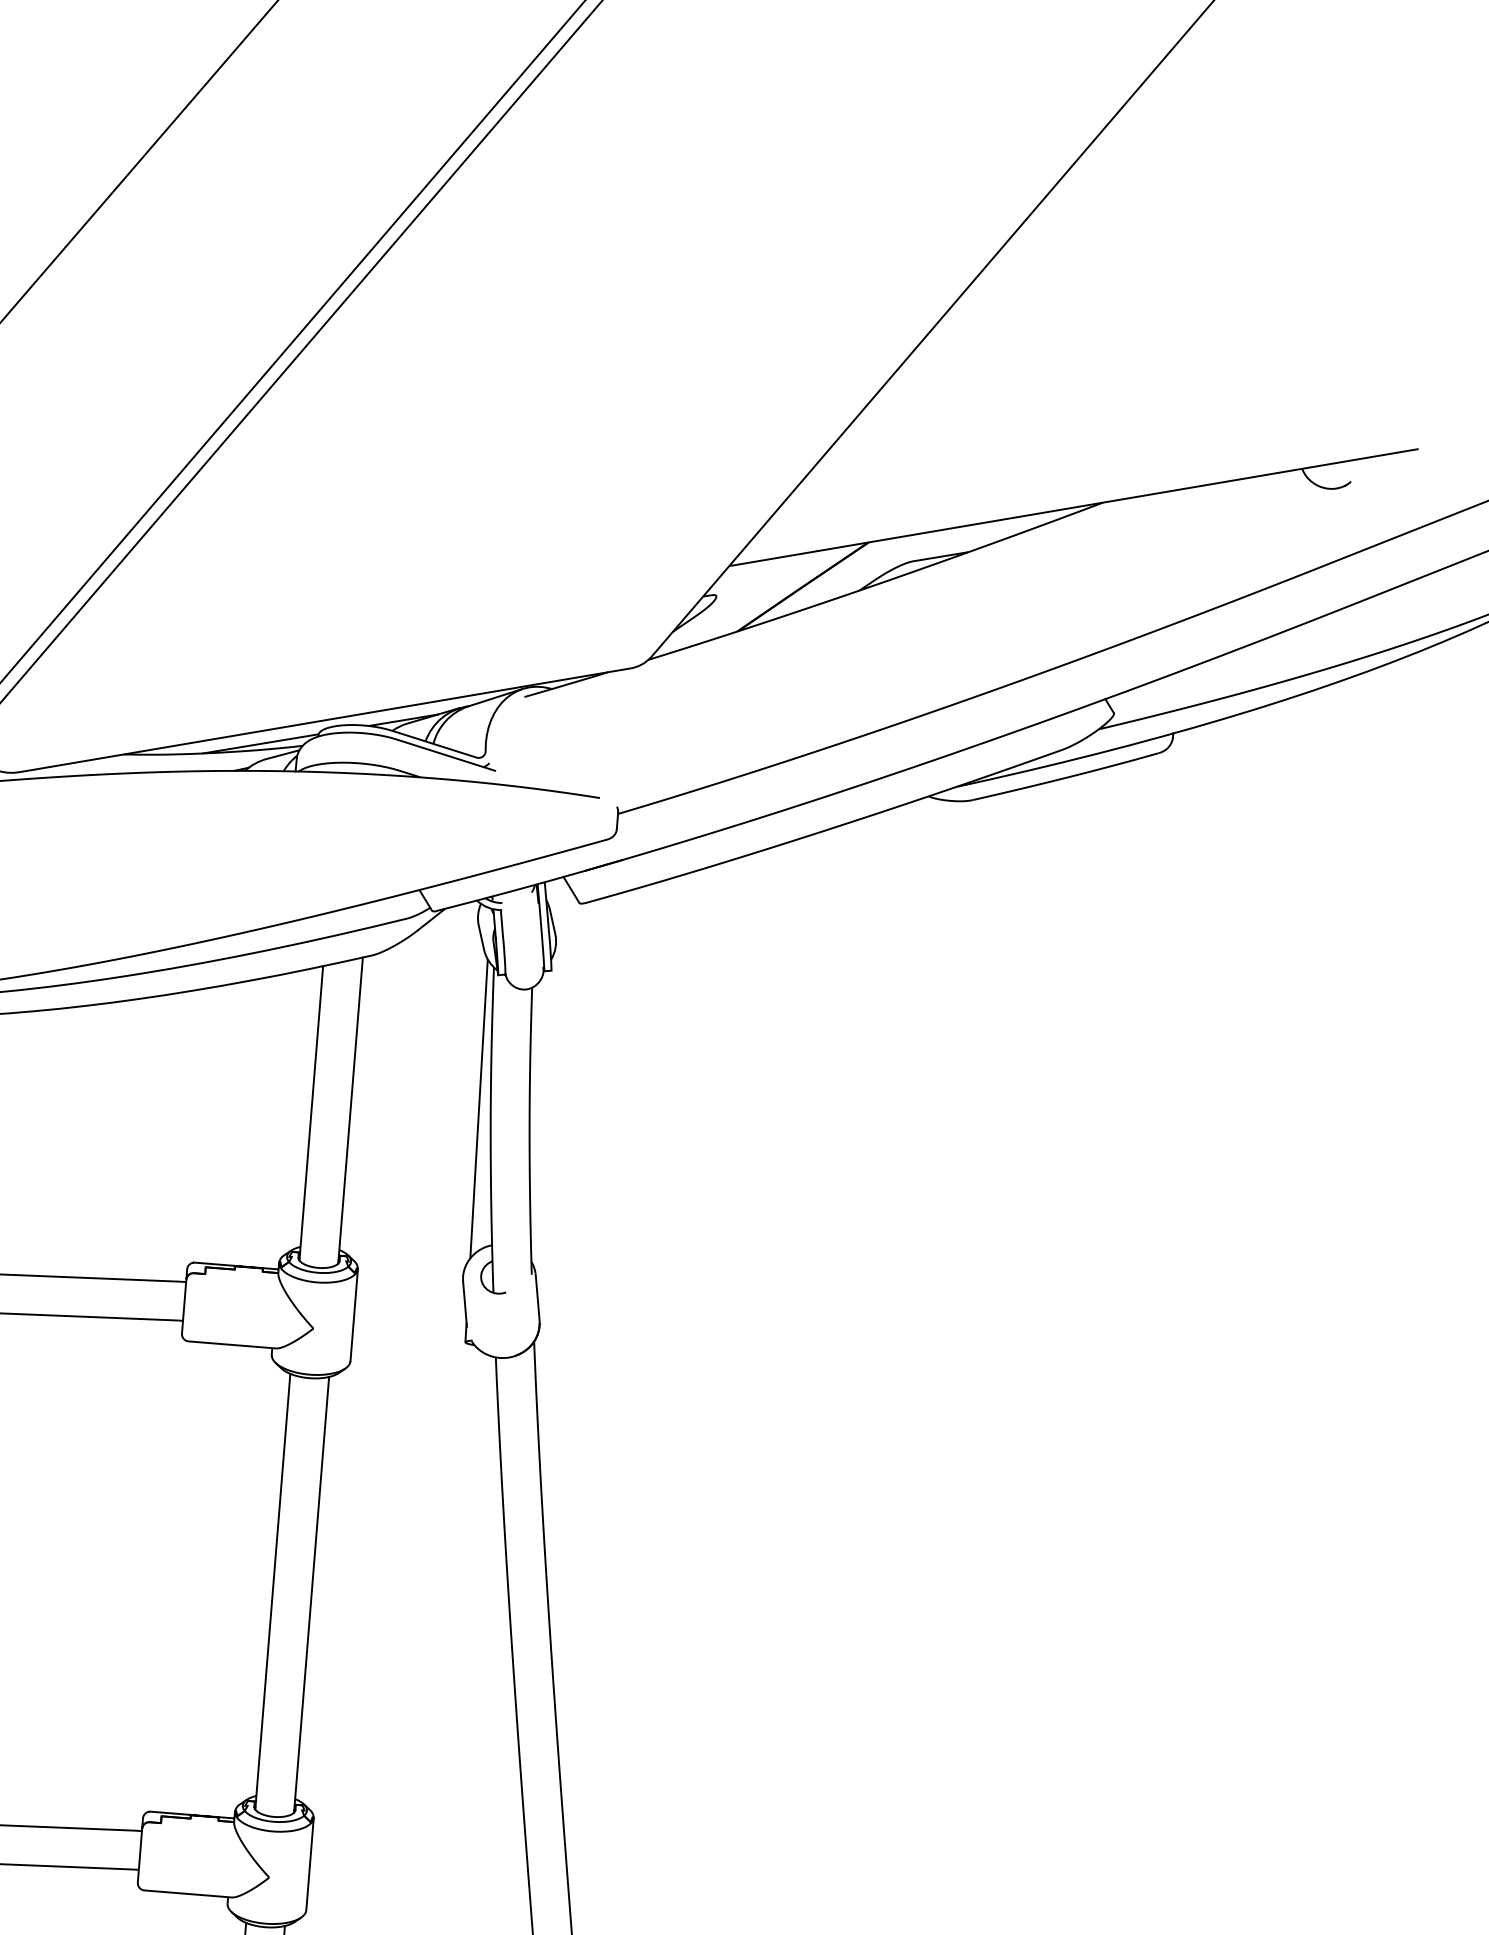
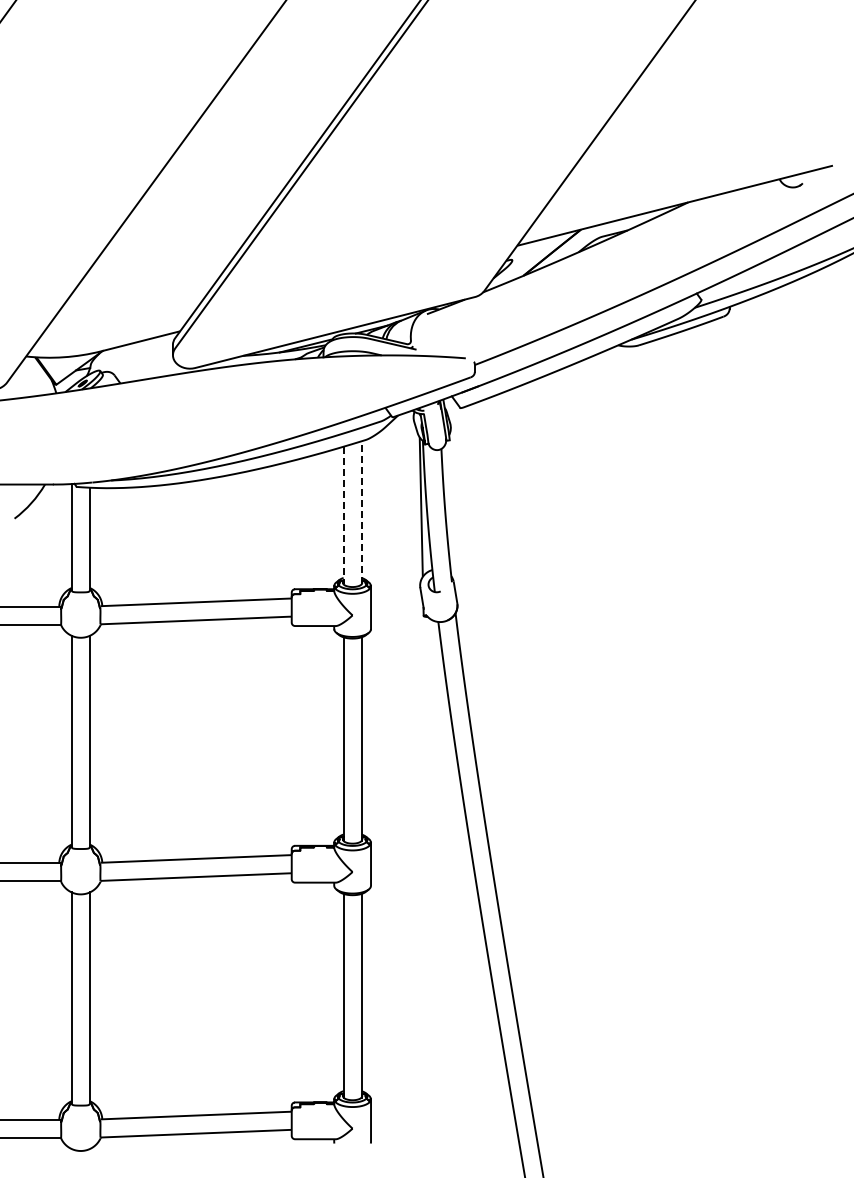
line: (350, 1109) -> (361, 512), solid -> dashed
line: (311, 1113) -> (343, 515), solid -> dashed

